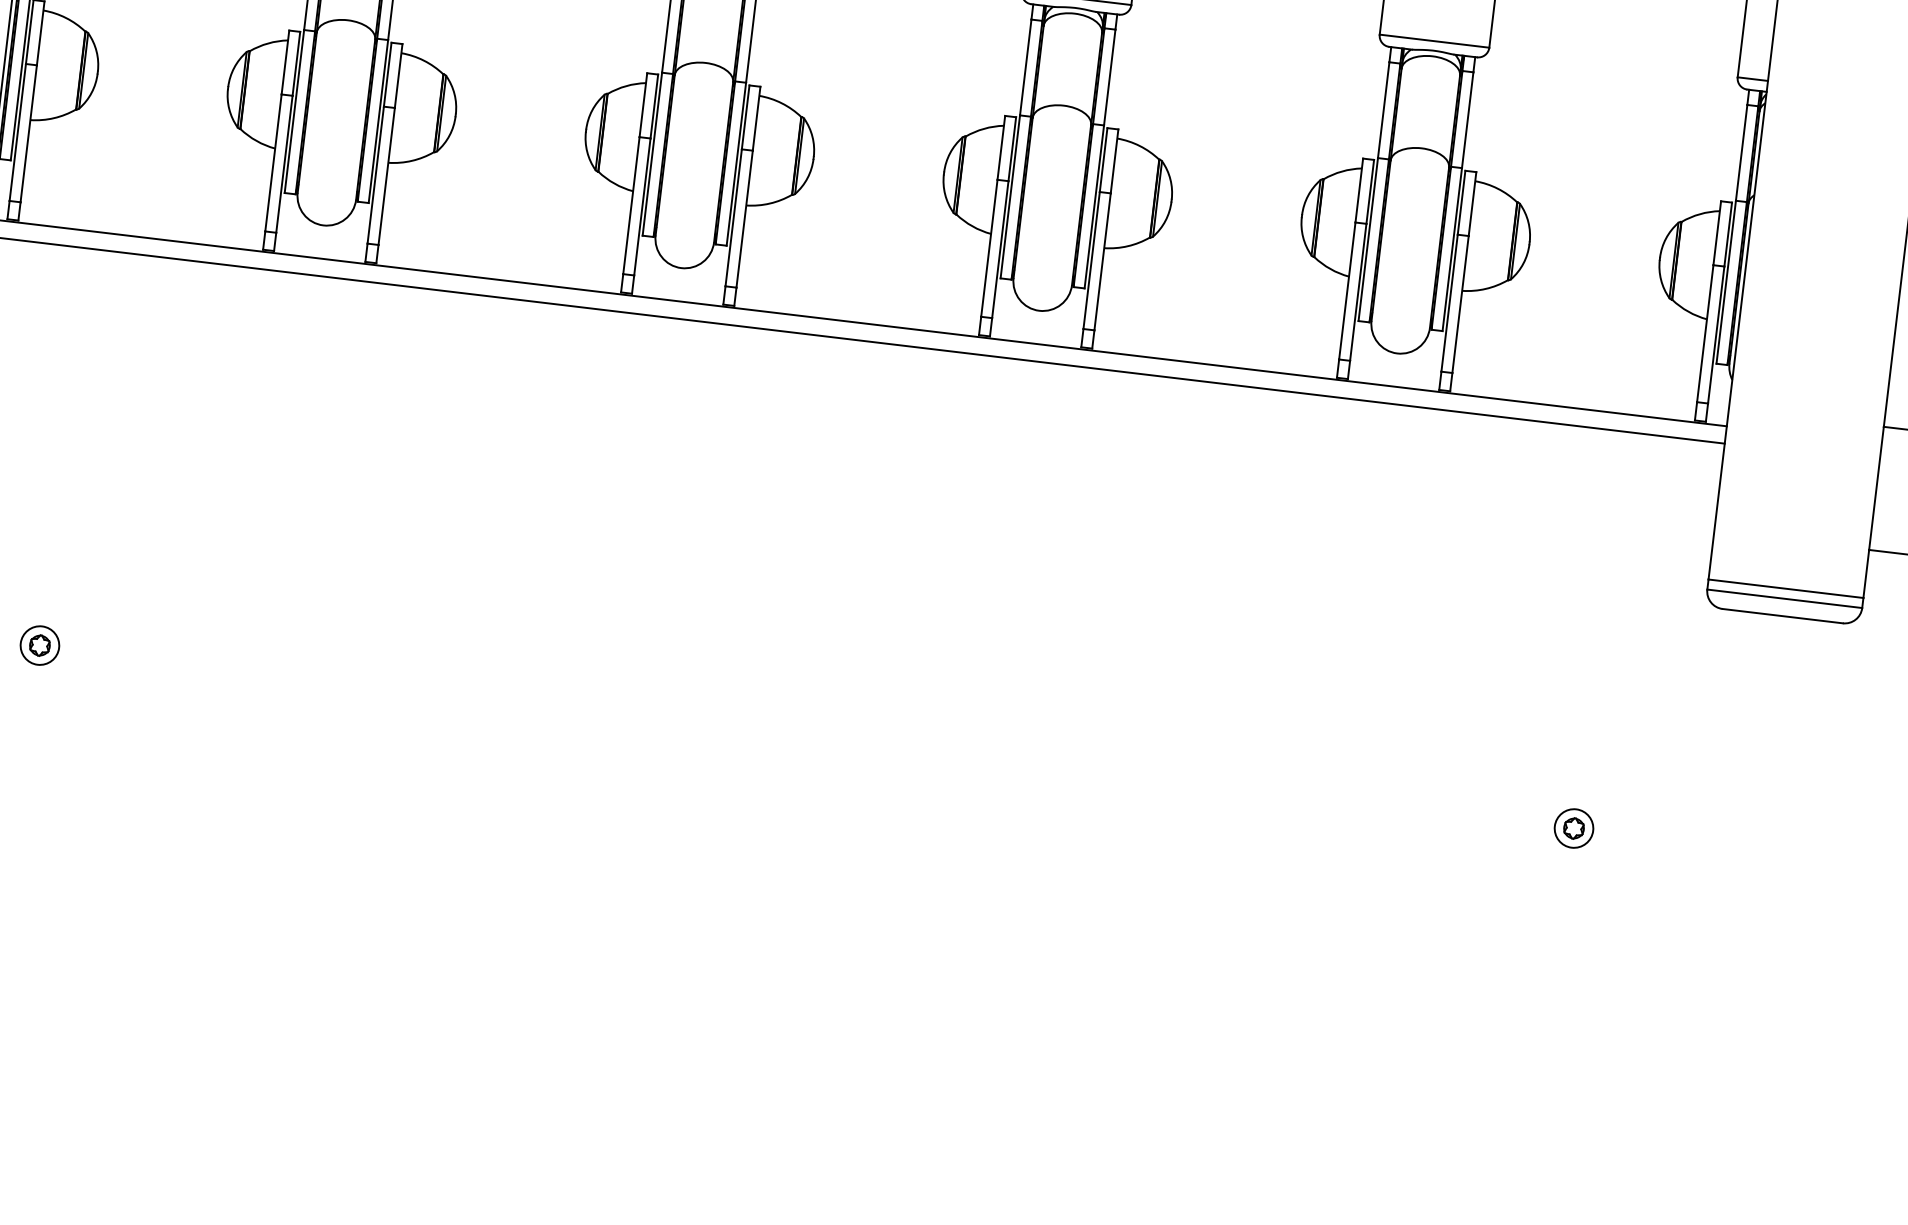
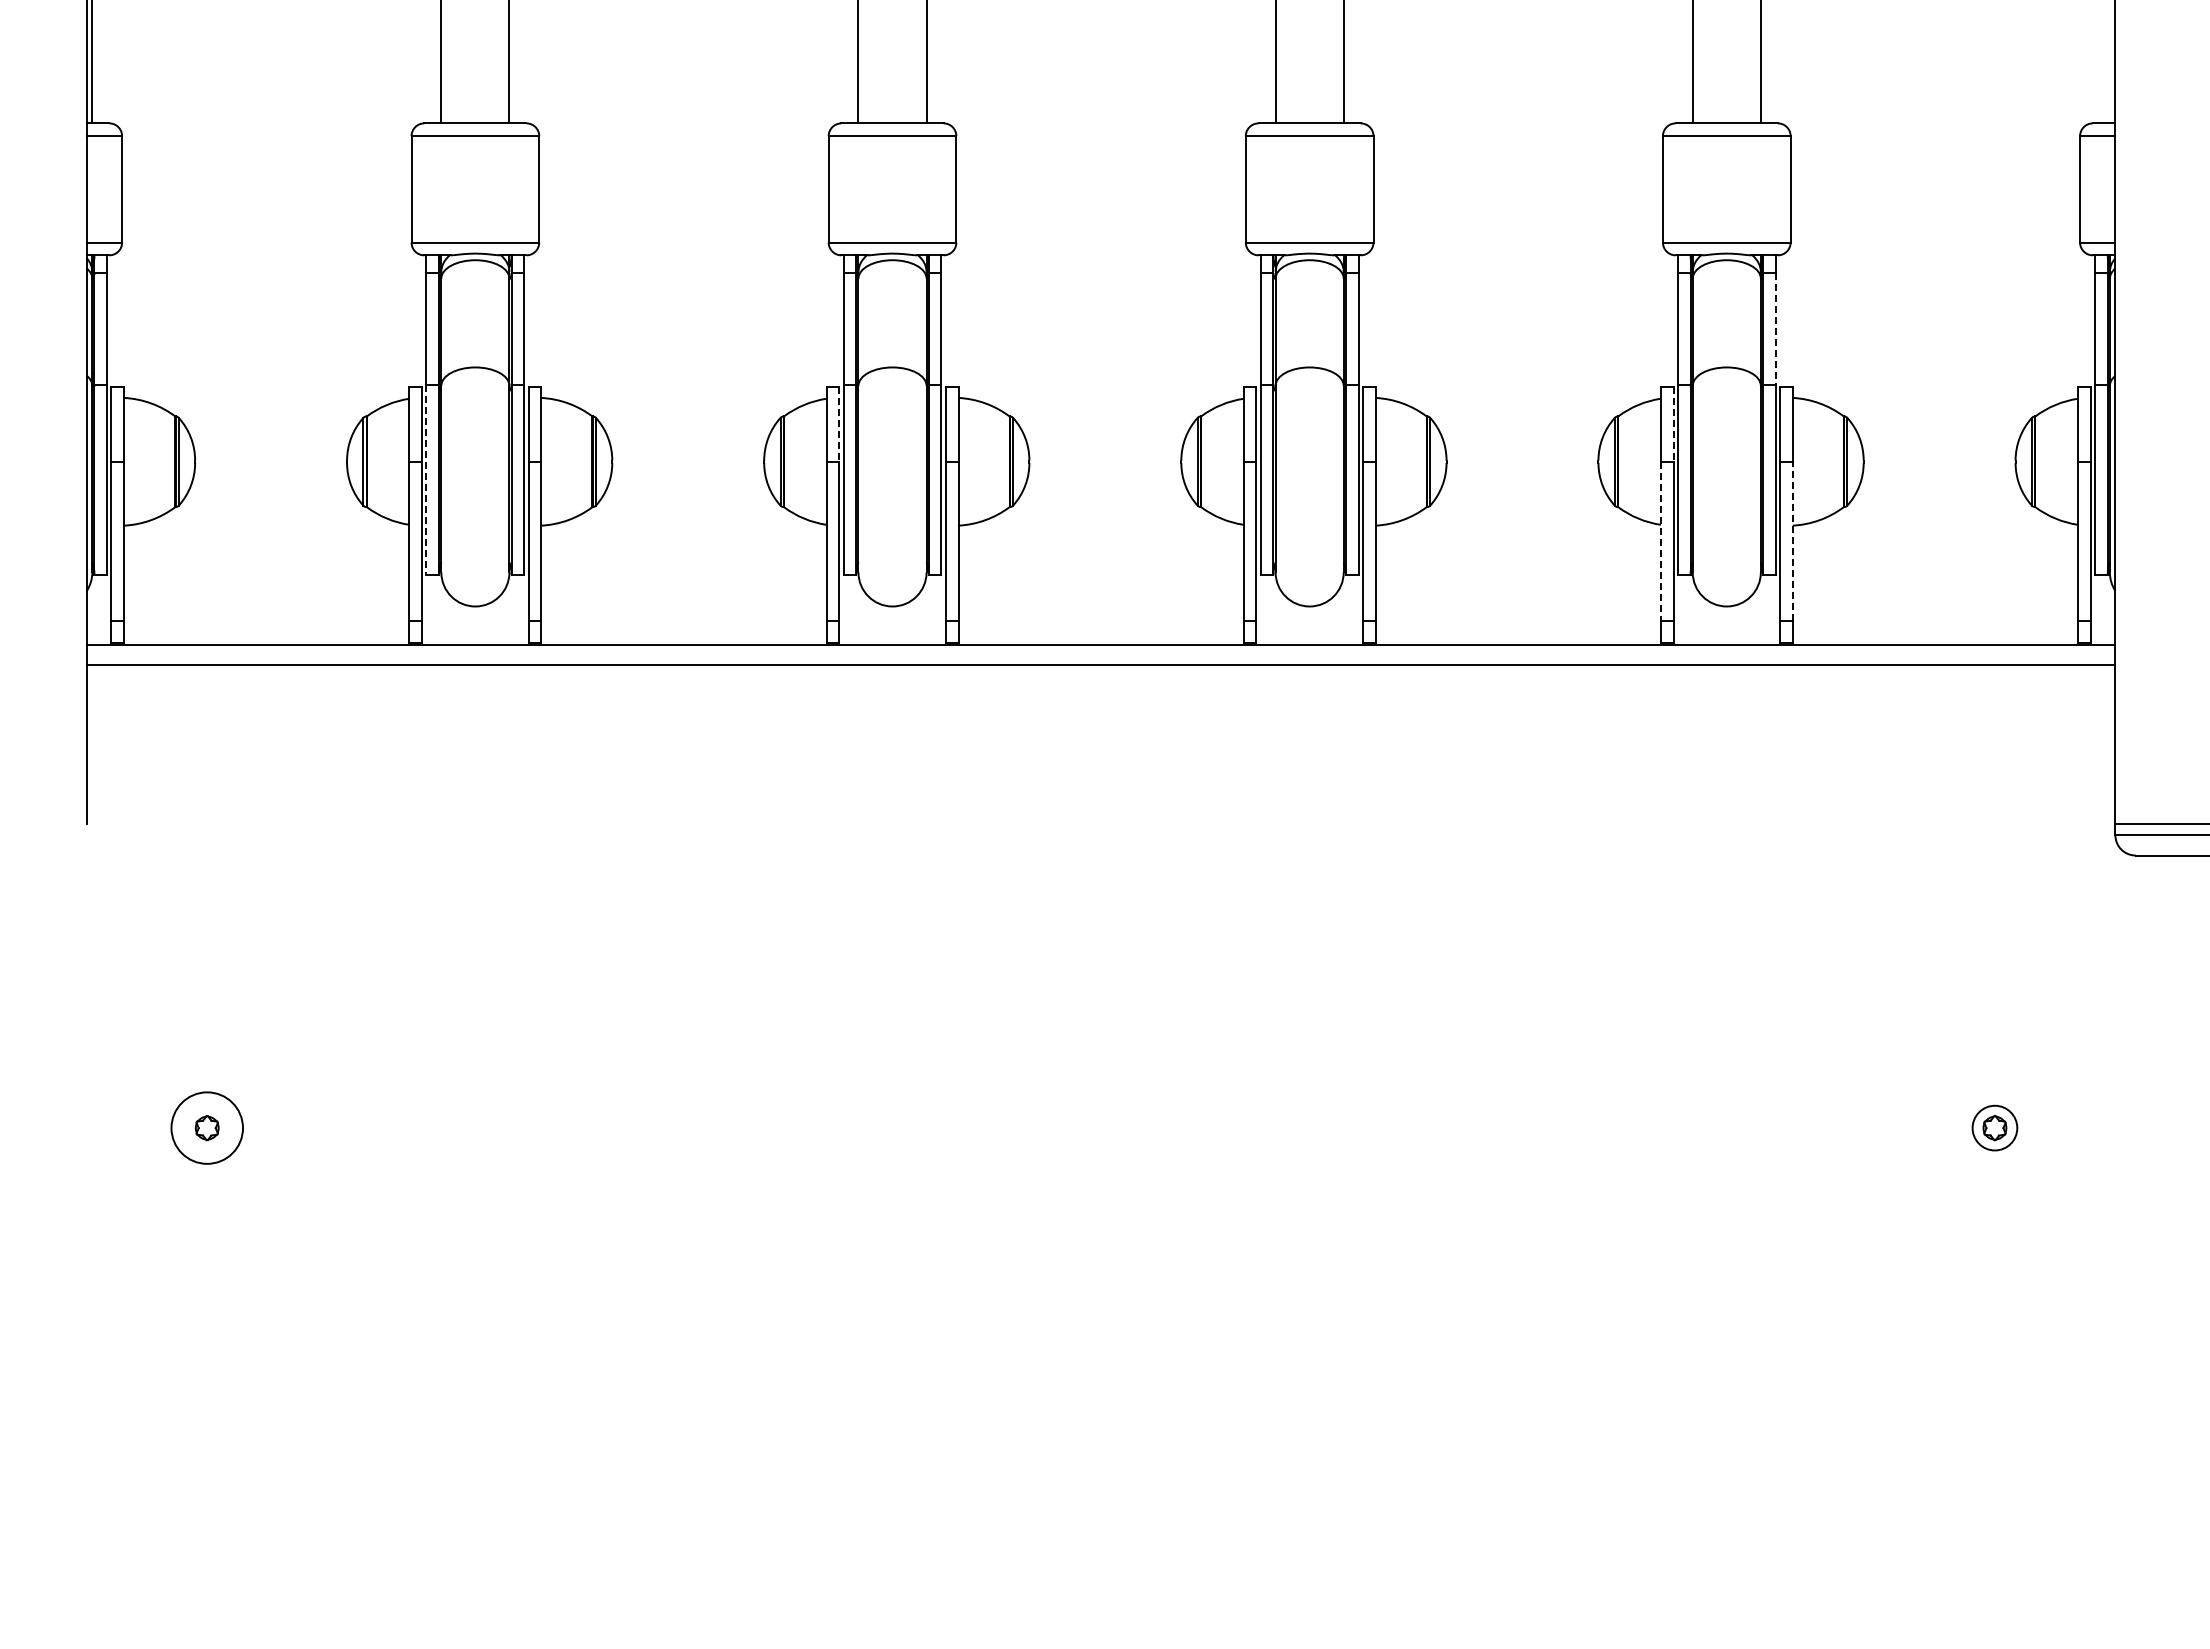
line: (654, 107) -> (839, 425), solid -> dashed
line: (294, 111) -> (426, 479), solid -> dashed
line: (1467, 119) -> (1775, 328), solid -> dashed
line: (1370, 192) -> (1673, 425), solid -> dashed
line: (1347, 290) -> (1660, 541), solid -> dashed
line: (1460, 304) -> (1792, 541), solid -> dashed
circle: (39, 644) -> (206, 1127), size x1.6

